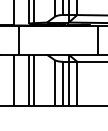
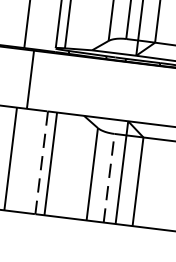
line: (29, 80) -> (41, 163), solid -> dashed
line: (63, 83) -> (110, 178), solid -> dashed

